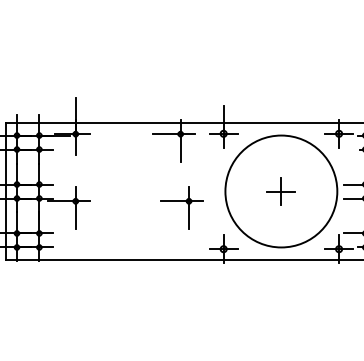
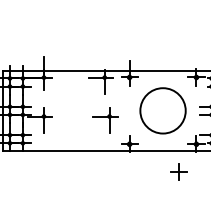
circle: (280, 190) -> (162, 110), size x0.7
part: (280, 190) -> (178, 171), moved

